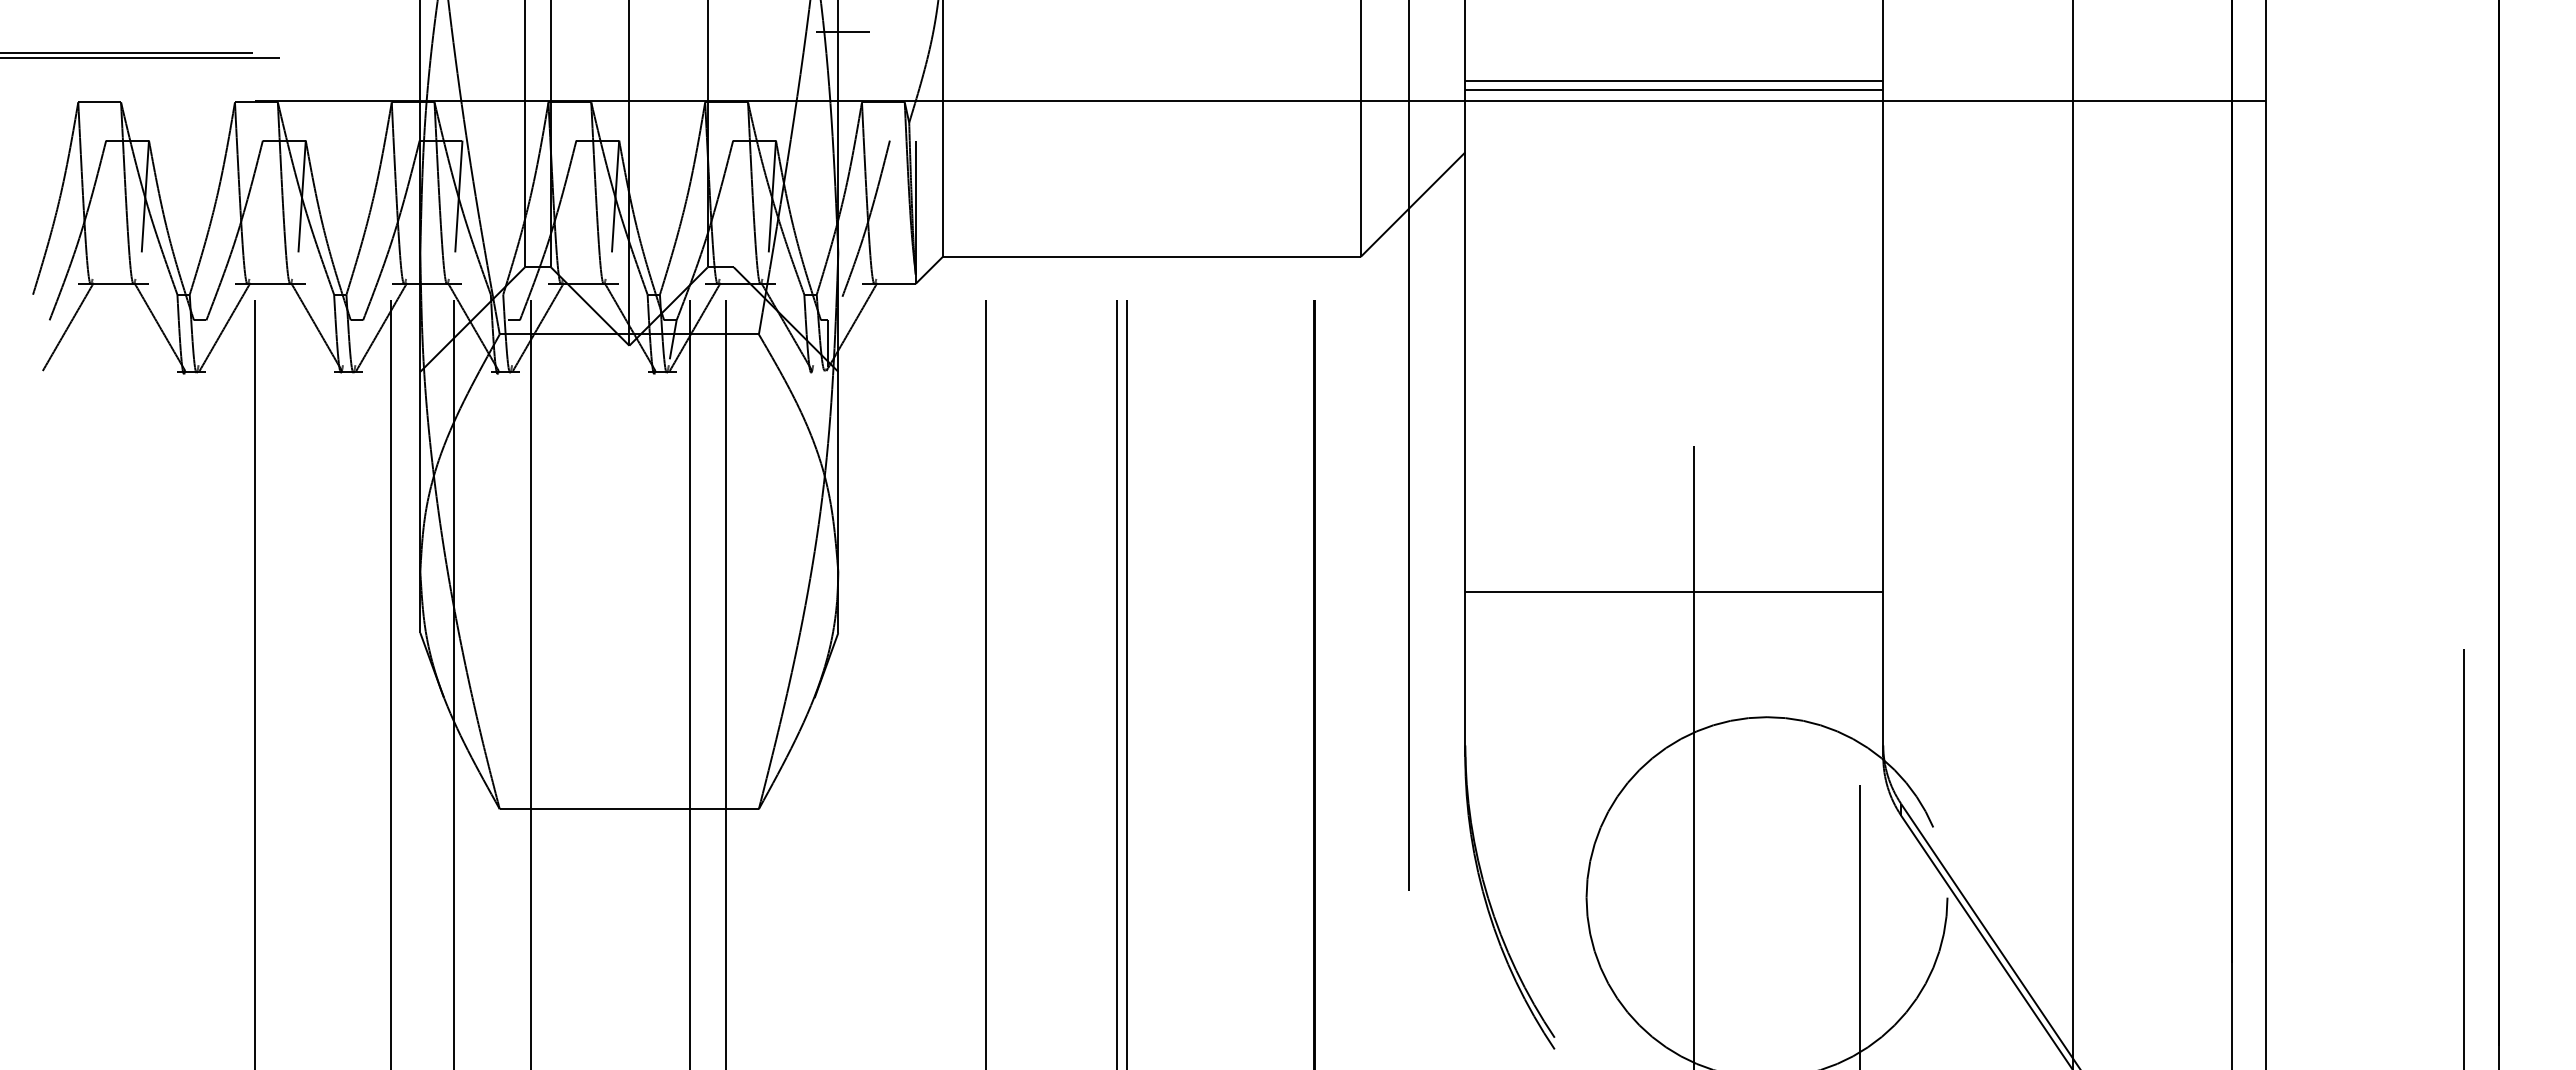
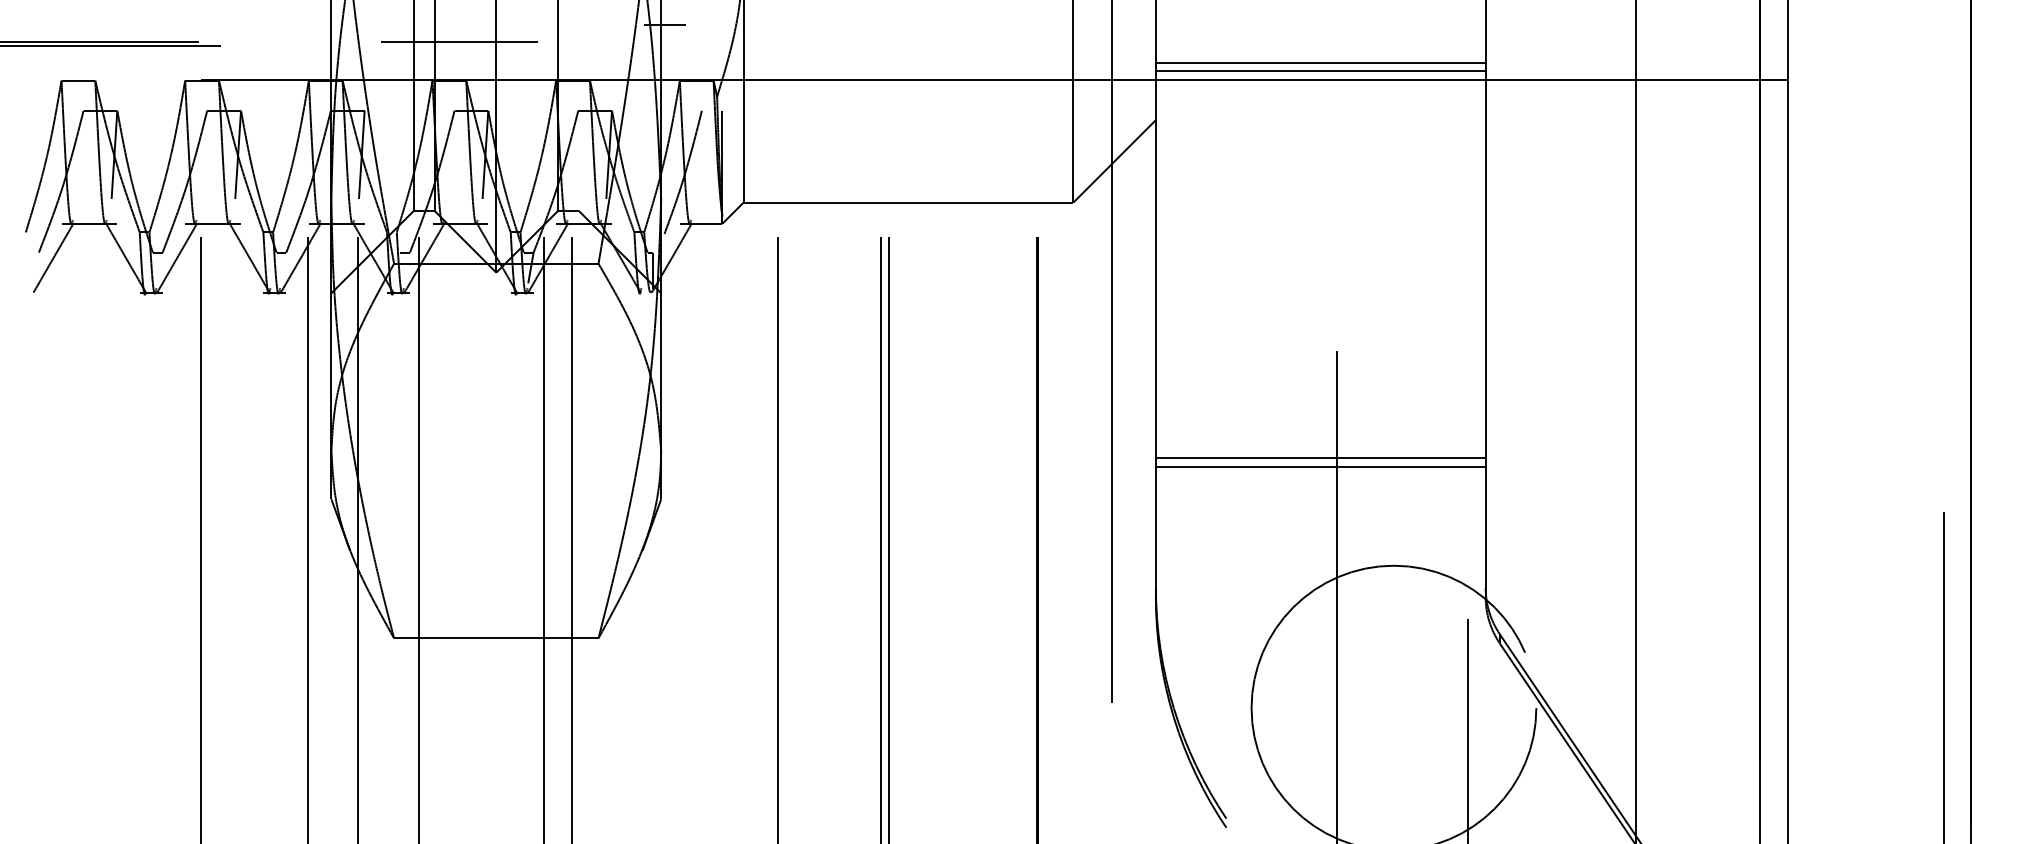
line: (582, 53) -> (459, 42), added
line: (1674, 580) -> (1320, 457), added

